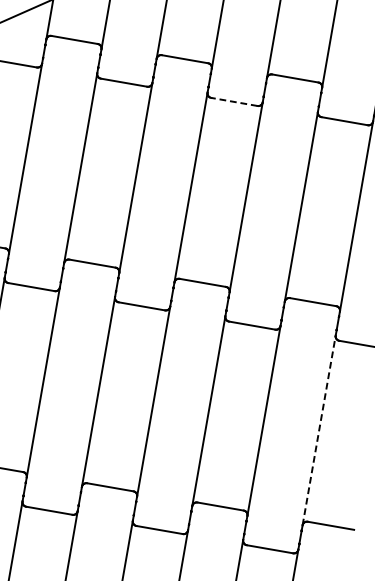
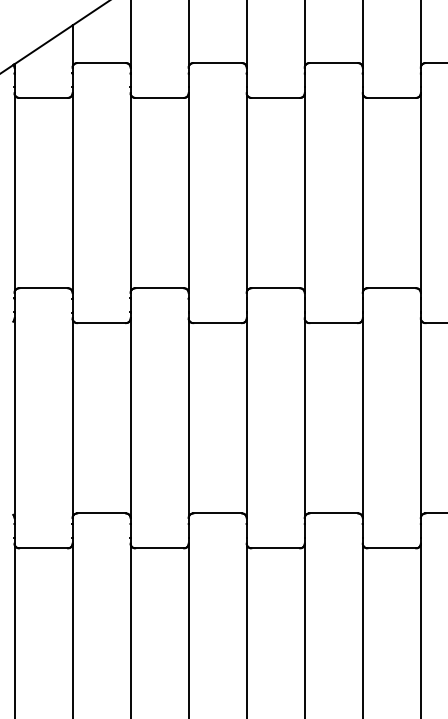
line: (234, 101) -> (275, 97), dashed -> solid
line: (318, 430) -> (420, 418), dashed -> solid

